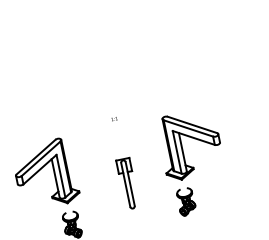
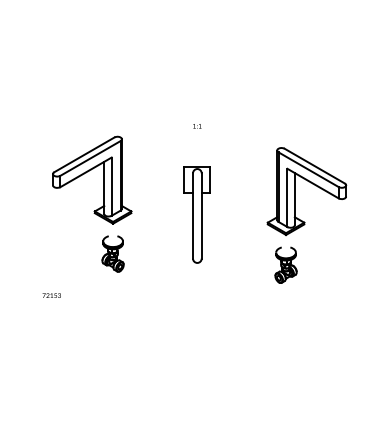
part: (193, 166) -> (304, 221), moved
part: (127, 183) -> (196, 214), size x1.43

